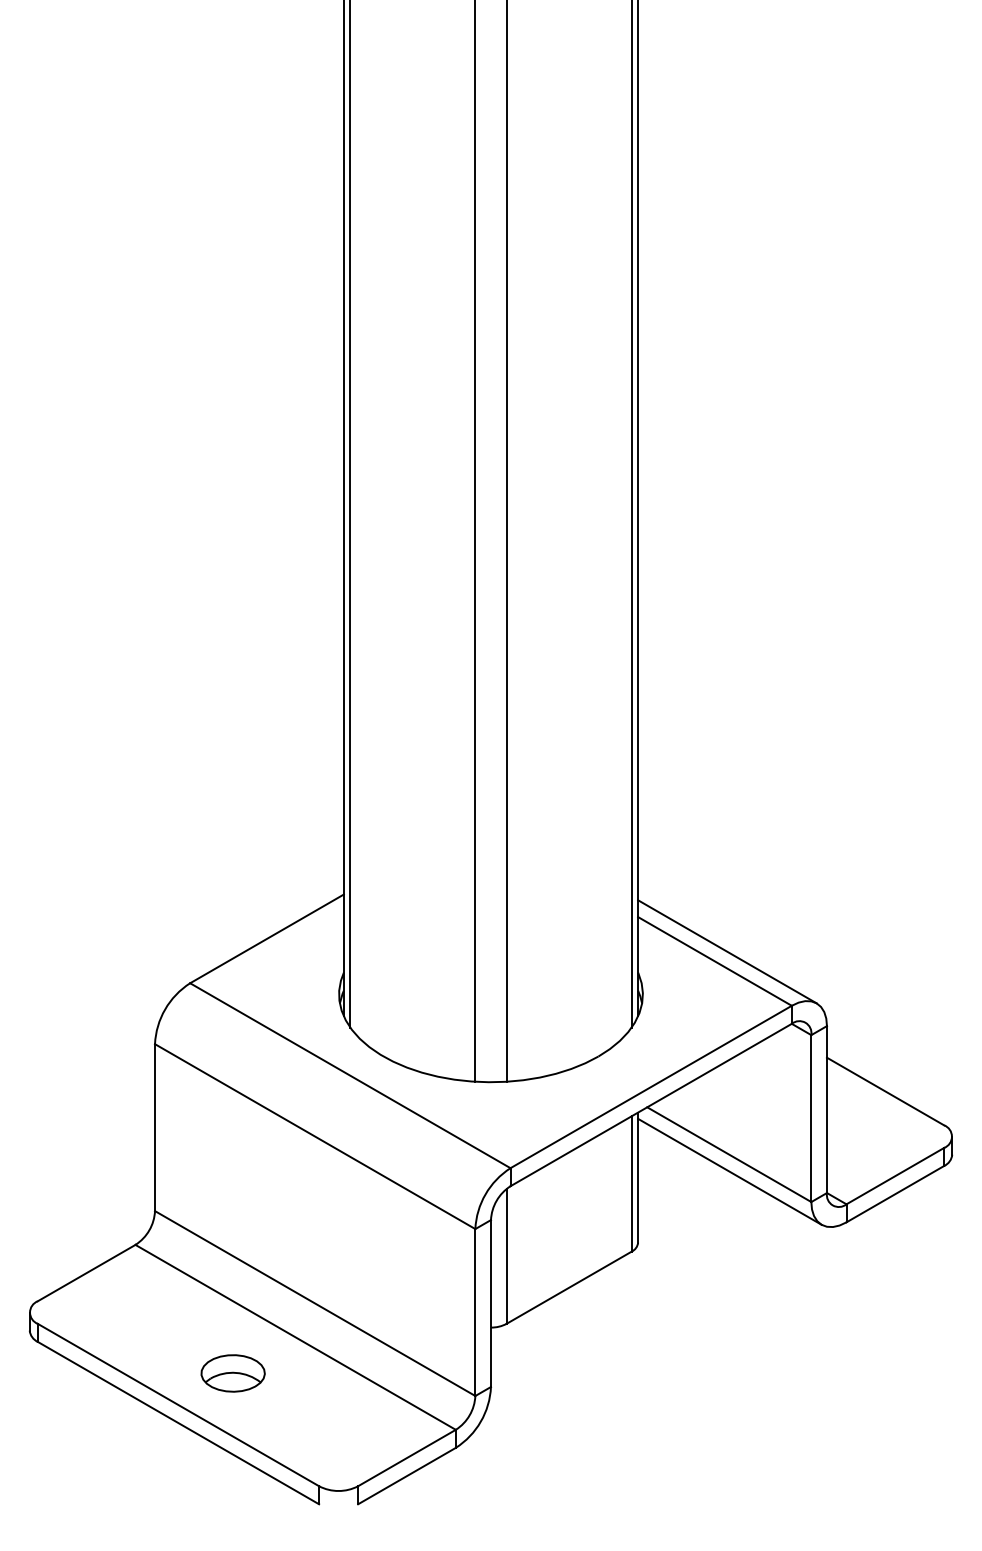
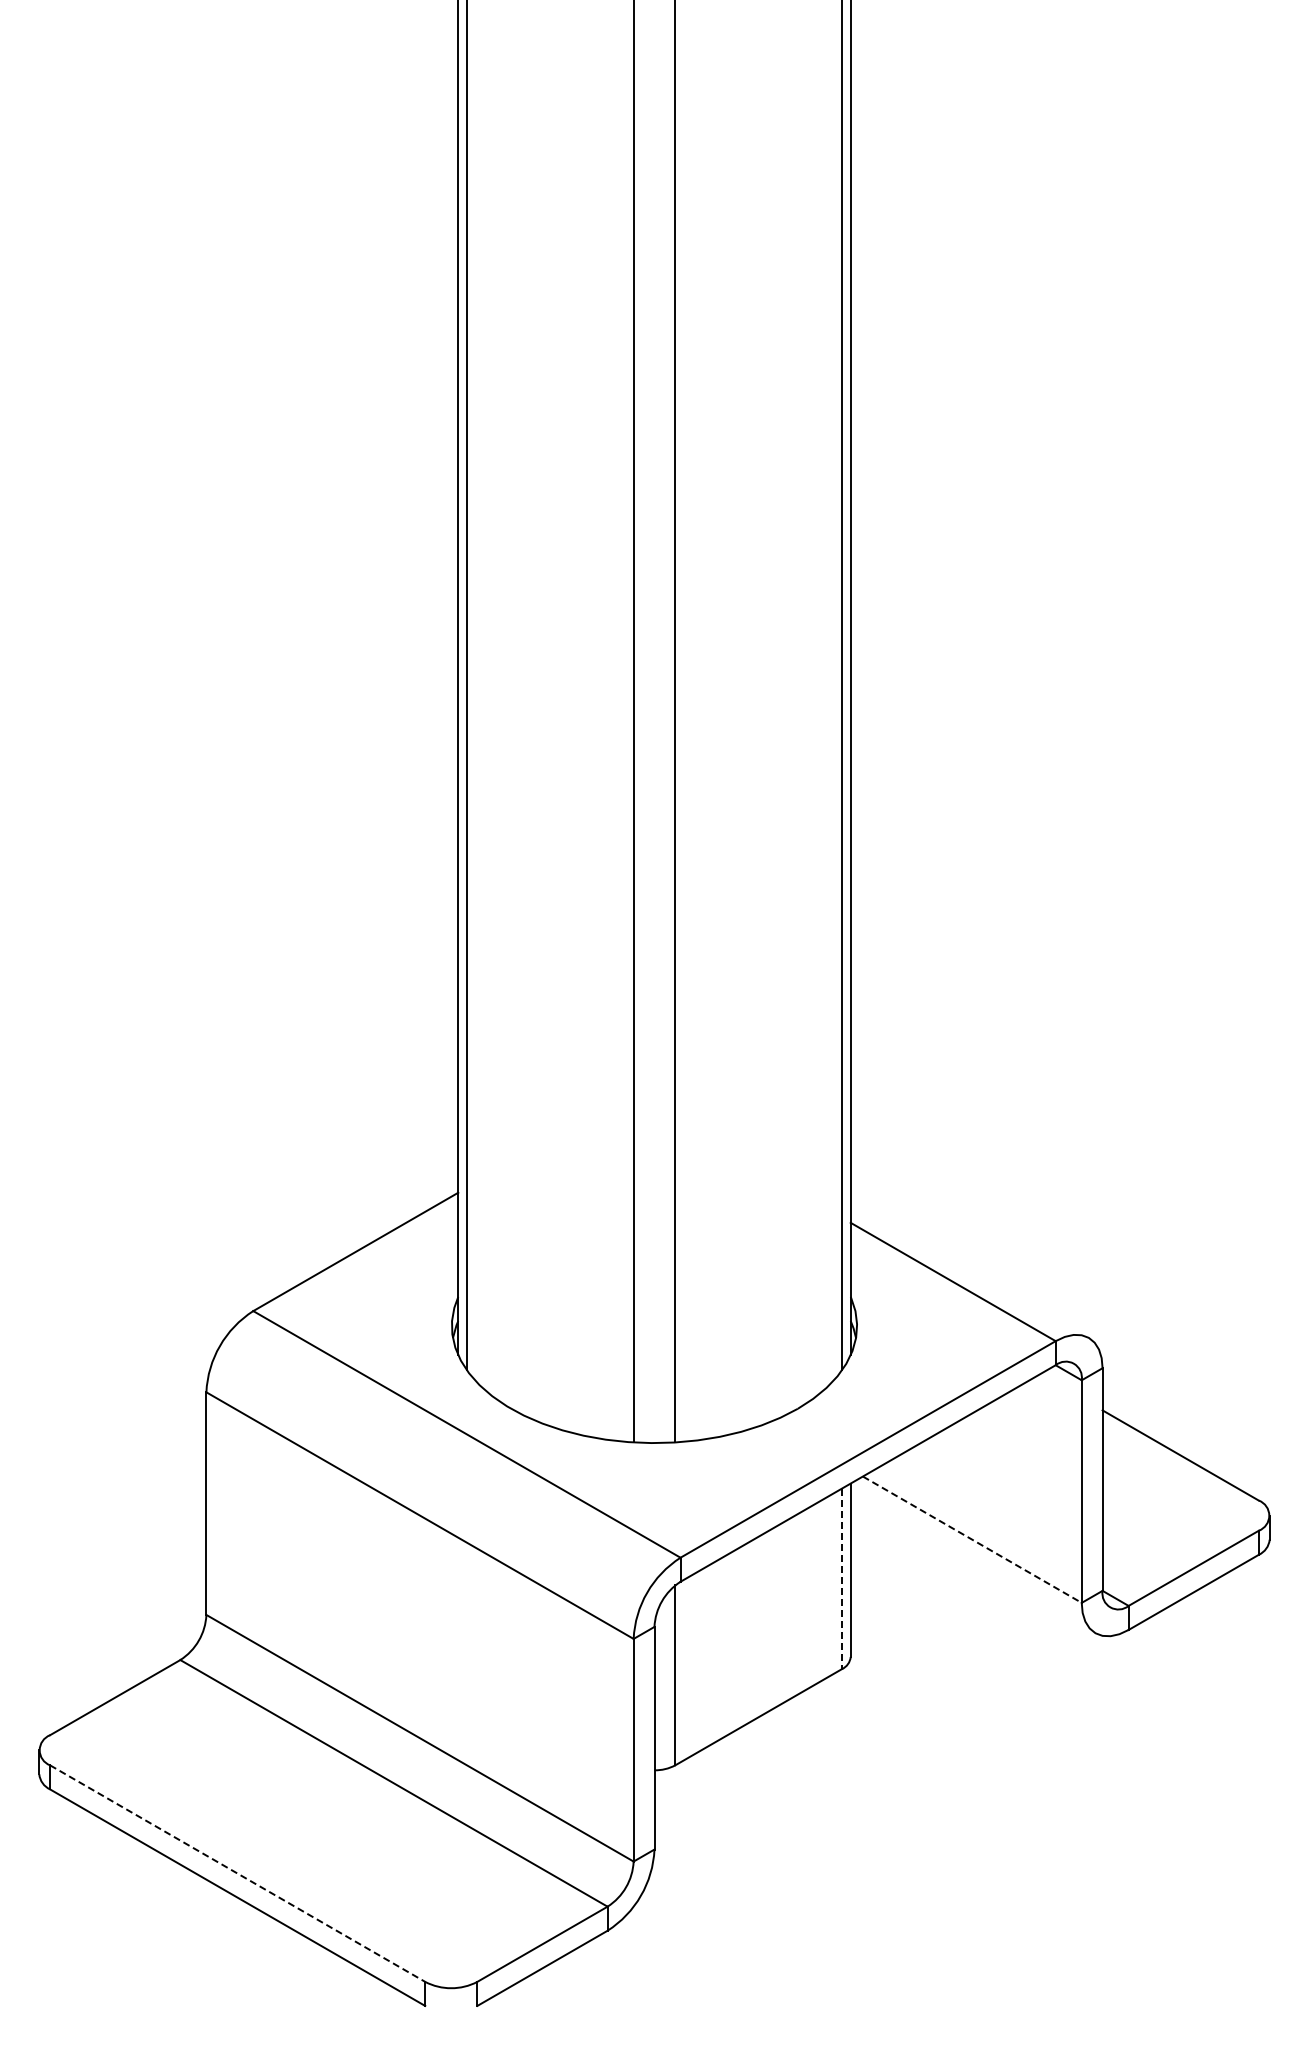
line: (727, 951) -> (969, 1268), removed
line: (729, 1154) -> (972, 1539), solid -> dashed
line: (729, 1171) -> (972, 1562), removed
line: (631, 1184) -> (842, 1579), solid -> dashed
part: (233, 1373) -> (310, 1831), removed
line: (178, 1404) -> (237, 1873), solid -> dashed

